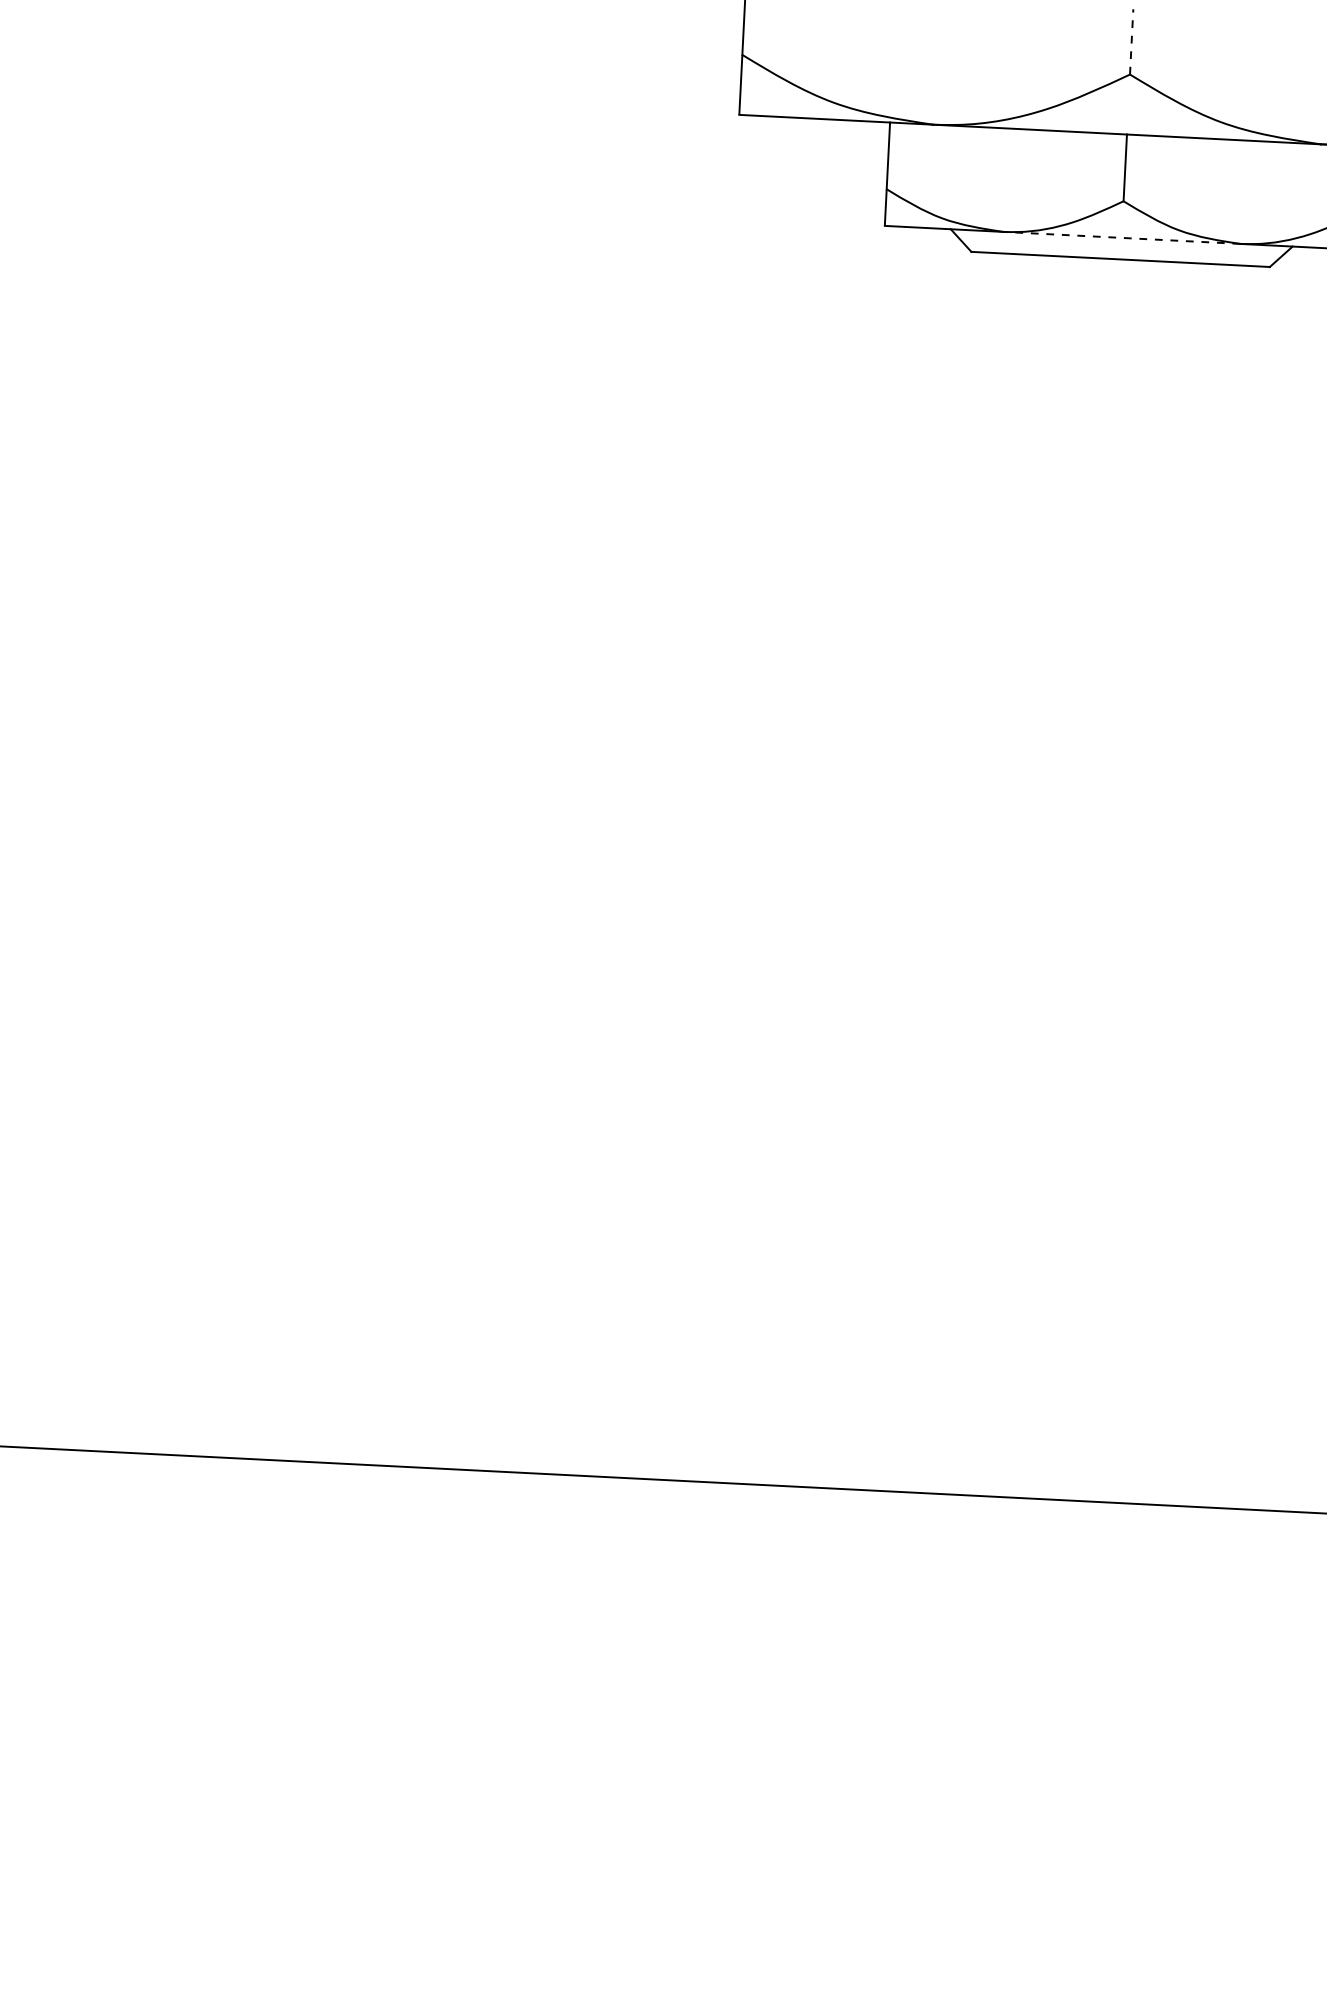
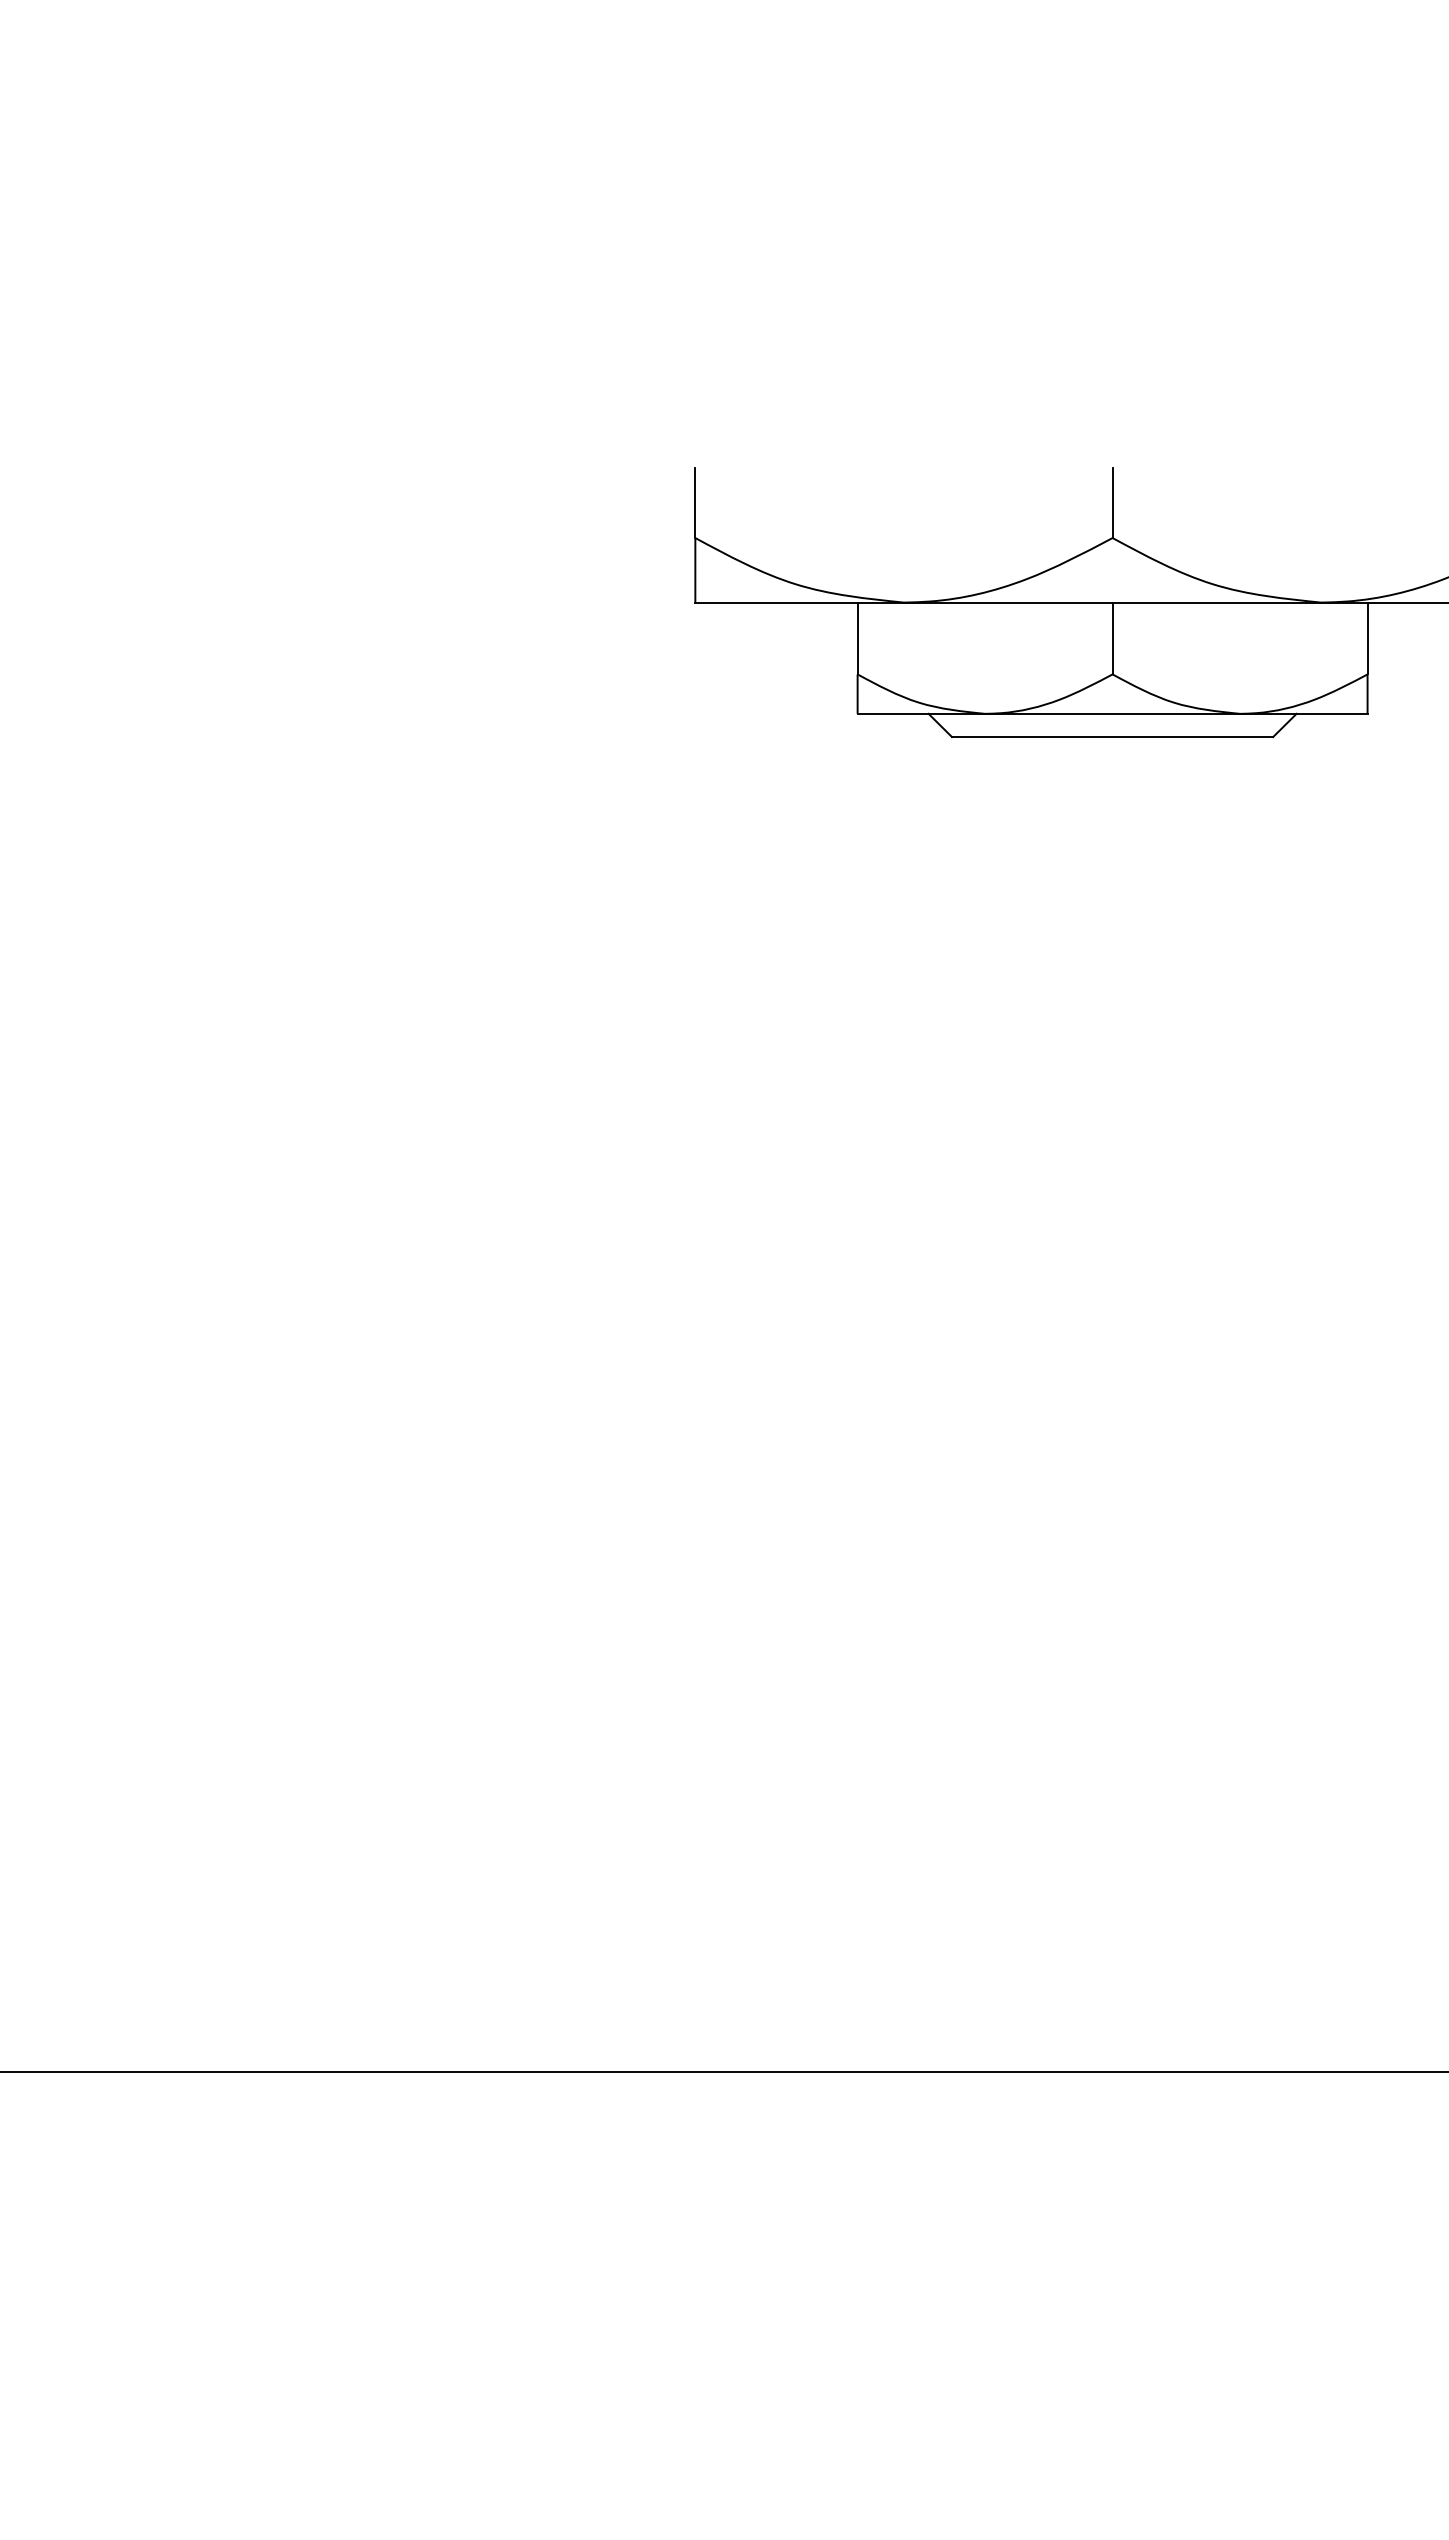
line: (1131, 41) -> (1112, 502), dashed -> solid
line: (1121, 237) -> (1112, 713), dashed -> solid

